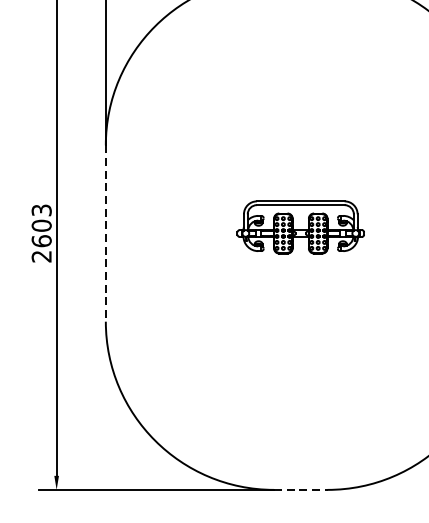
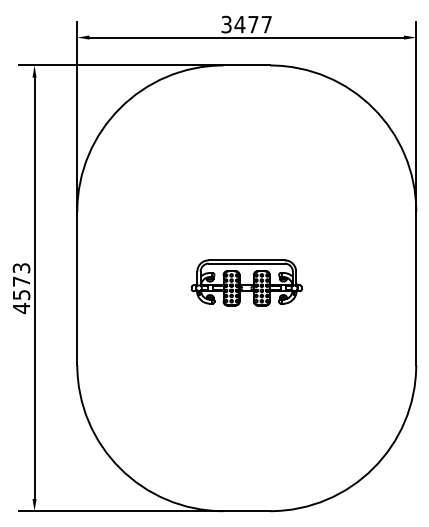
line: (106, 233) -> (77, 288), dashed -> solid
text: (41, 240) -> (21, 294), 2603 -> 4573
line: (301, 490) -> (247, 511), dashed -> solid

